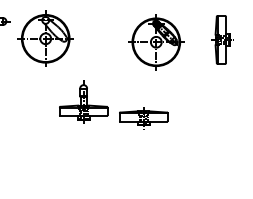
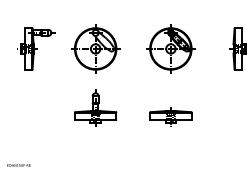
part: (45, 38) -> (95, 48), moved
part: (155, 41) -> (170, 48), moved
part: (83, 101) -> (95, 107), moved

